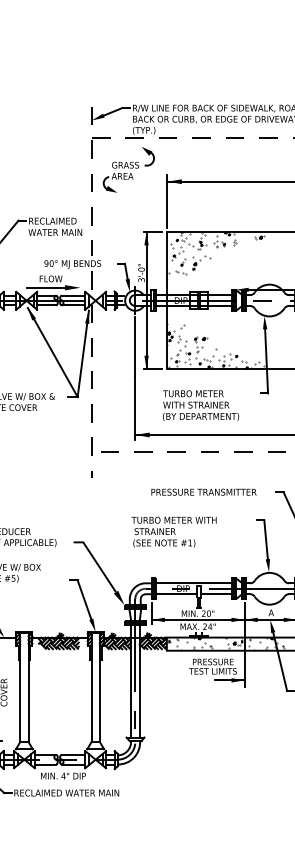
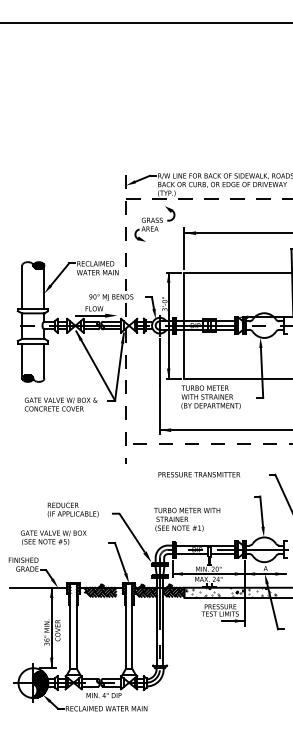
hatch: (214, 255) -> (221, 290), removed
hatch: (218, 345) -> (224, 360), removed
text: (200, 405) -> (210, 397), moved
text: (202, 491) -> (198, 474), moved
text: (174, 531) -> (187, 519), moved

